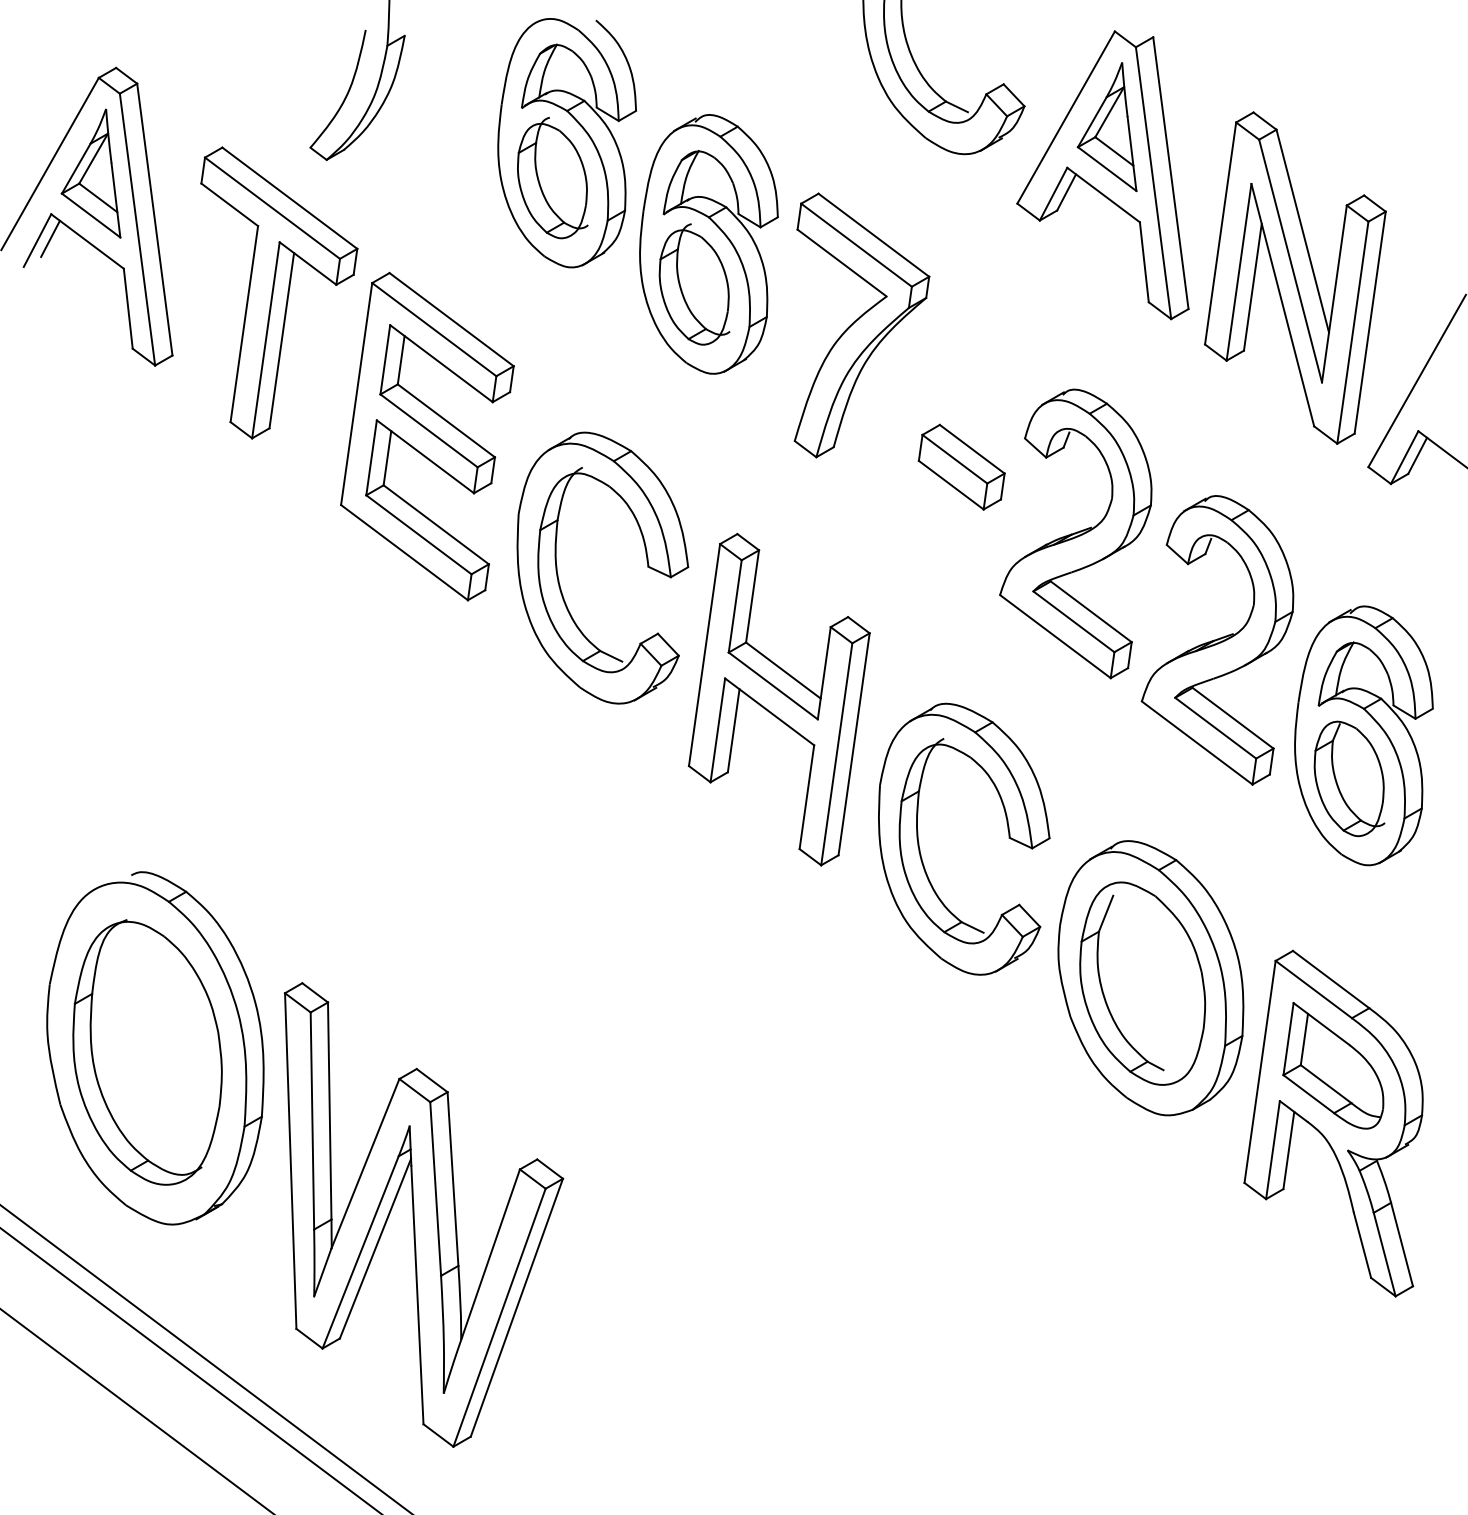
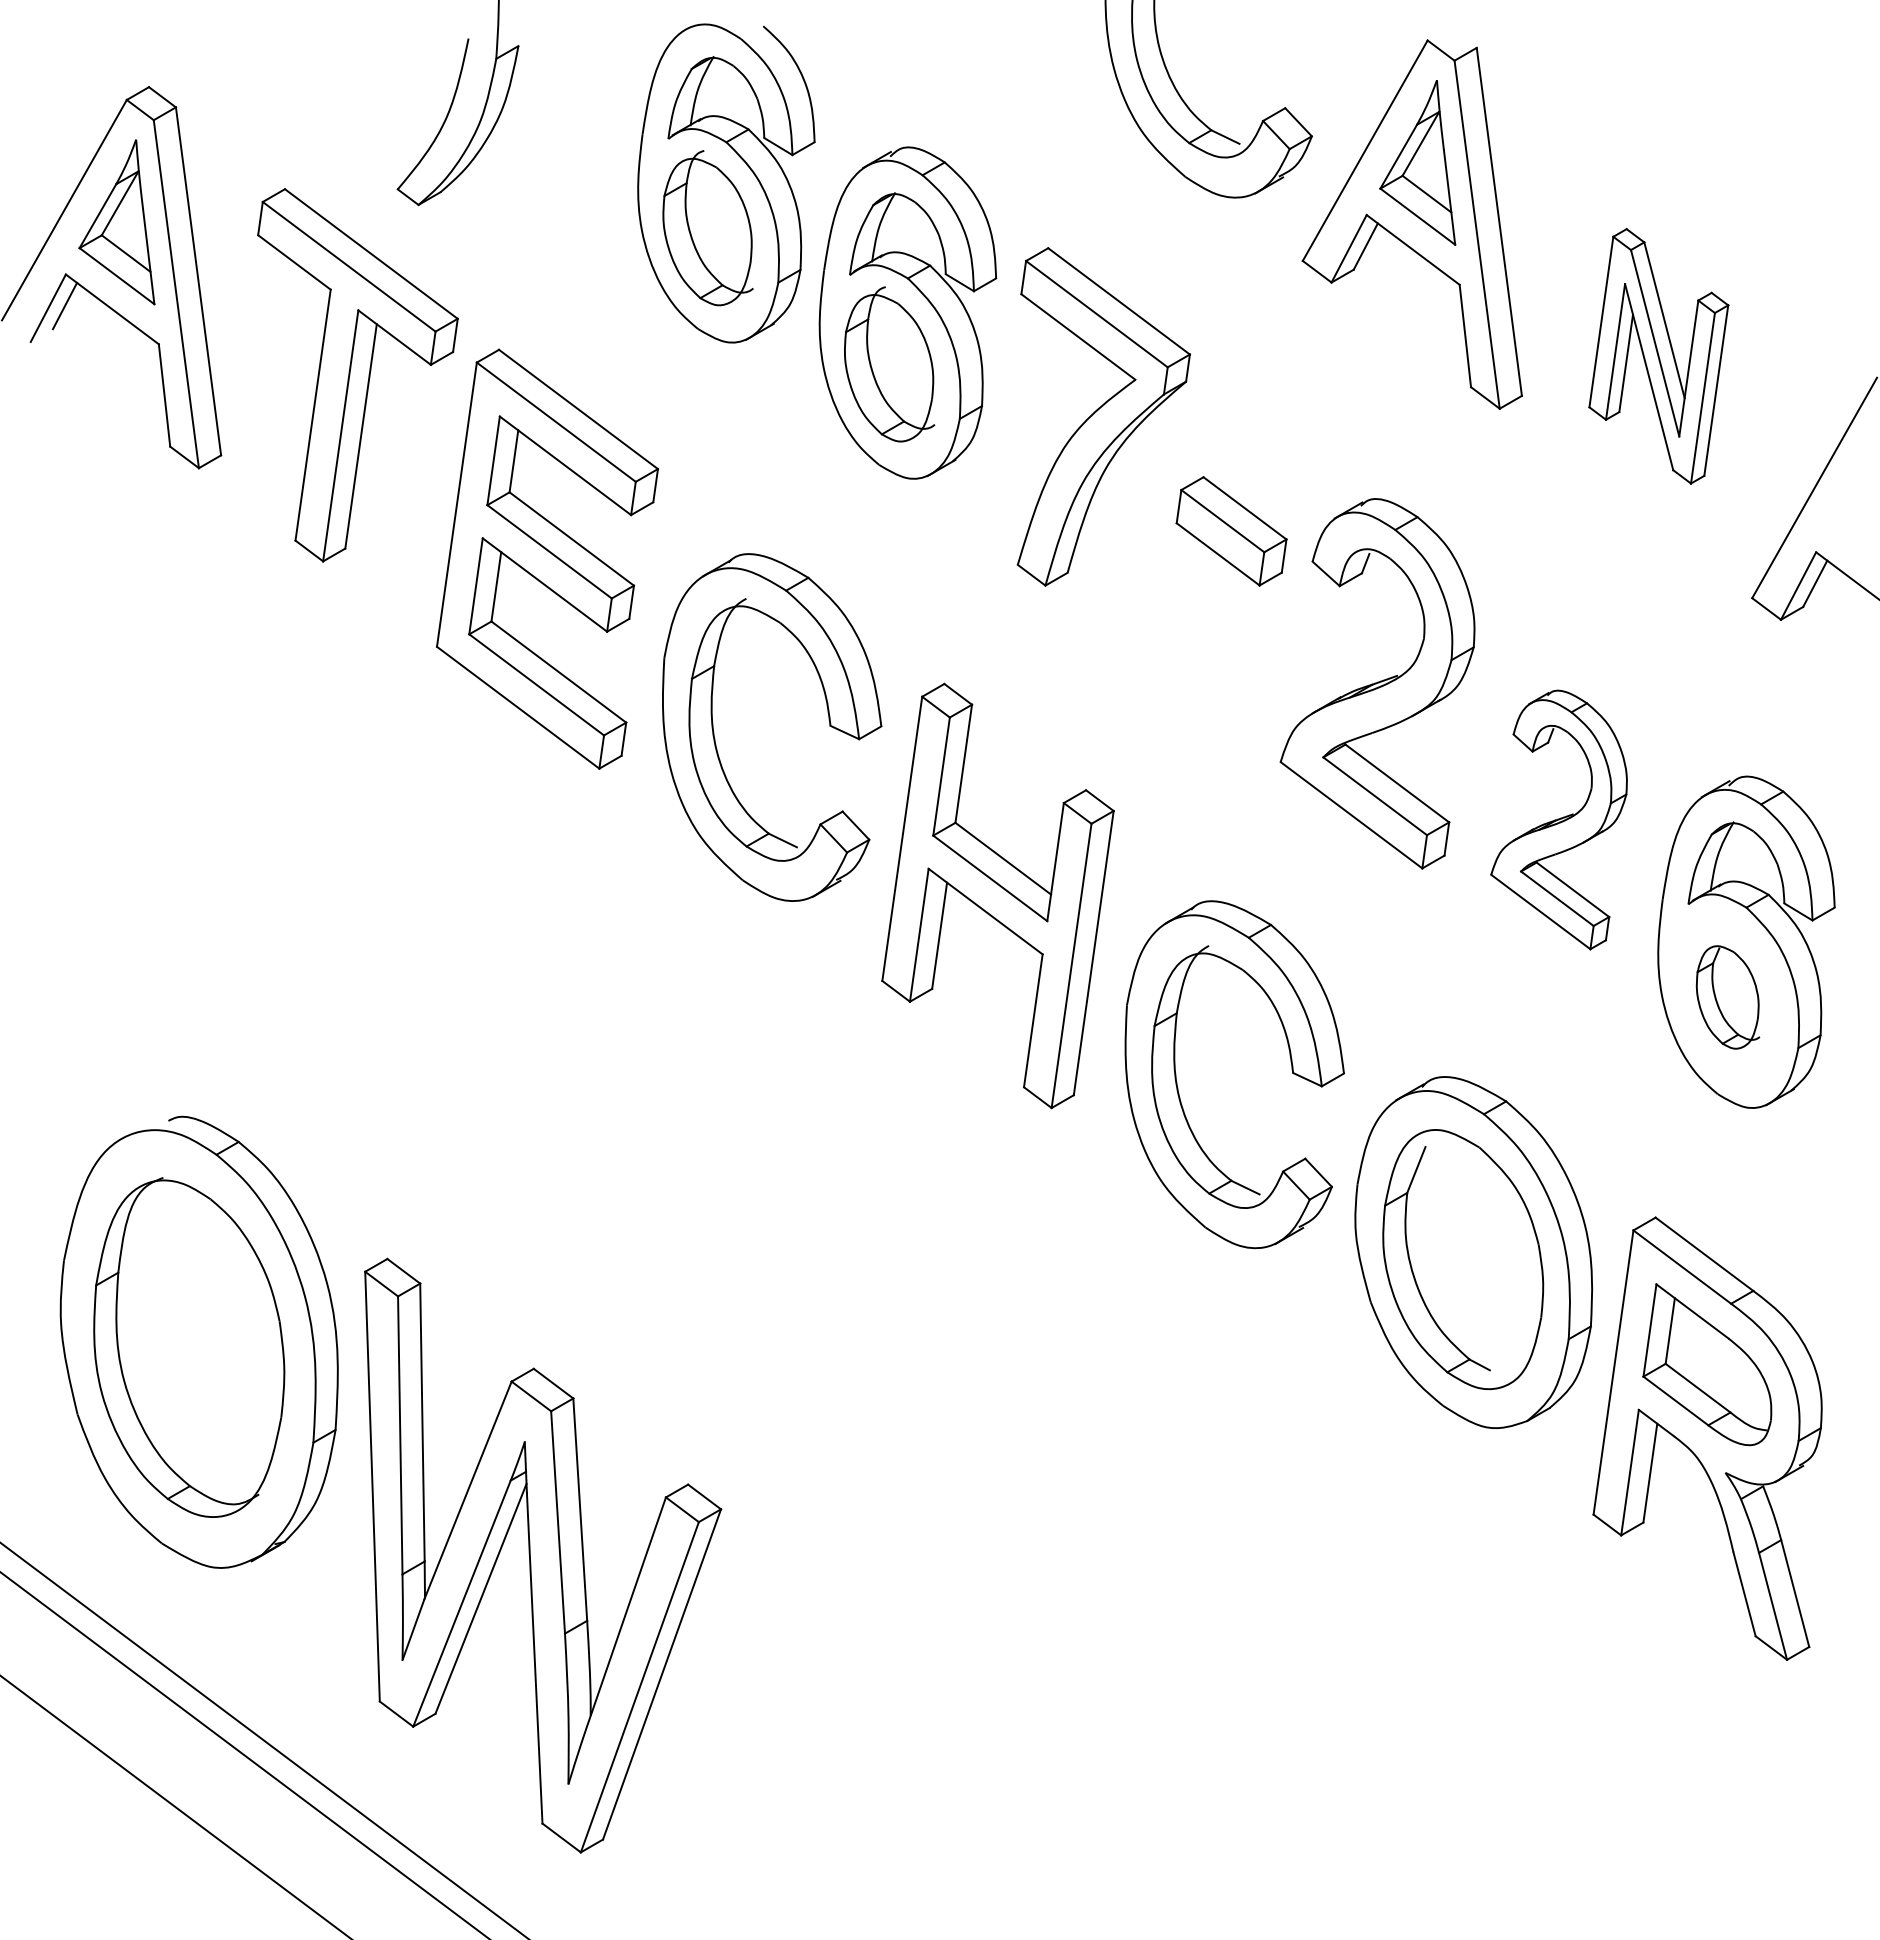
part: (1295, 278) -> (1658, 356), size x0.6
part: (961, 467) -> (1231, 531), moved
part: (1217, 639) -> (1558, 819), size x0.7
part: (1349, 778) -> (1727, 997), size x0.7

